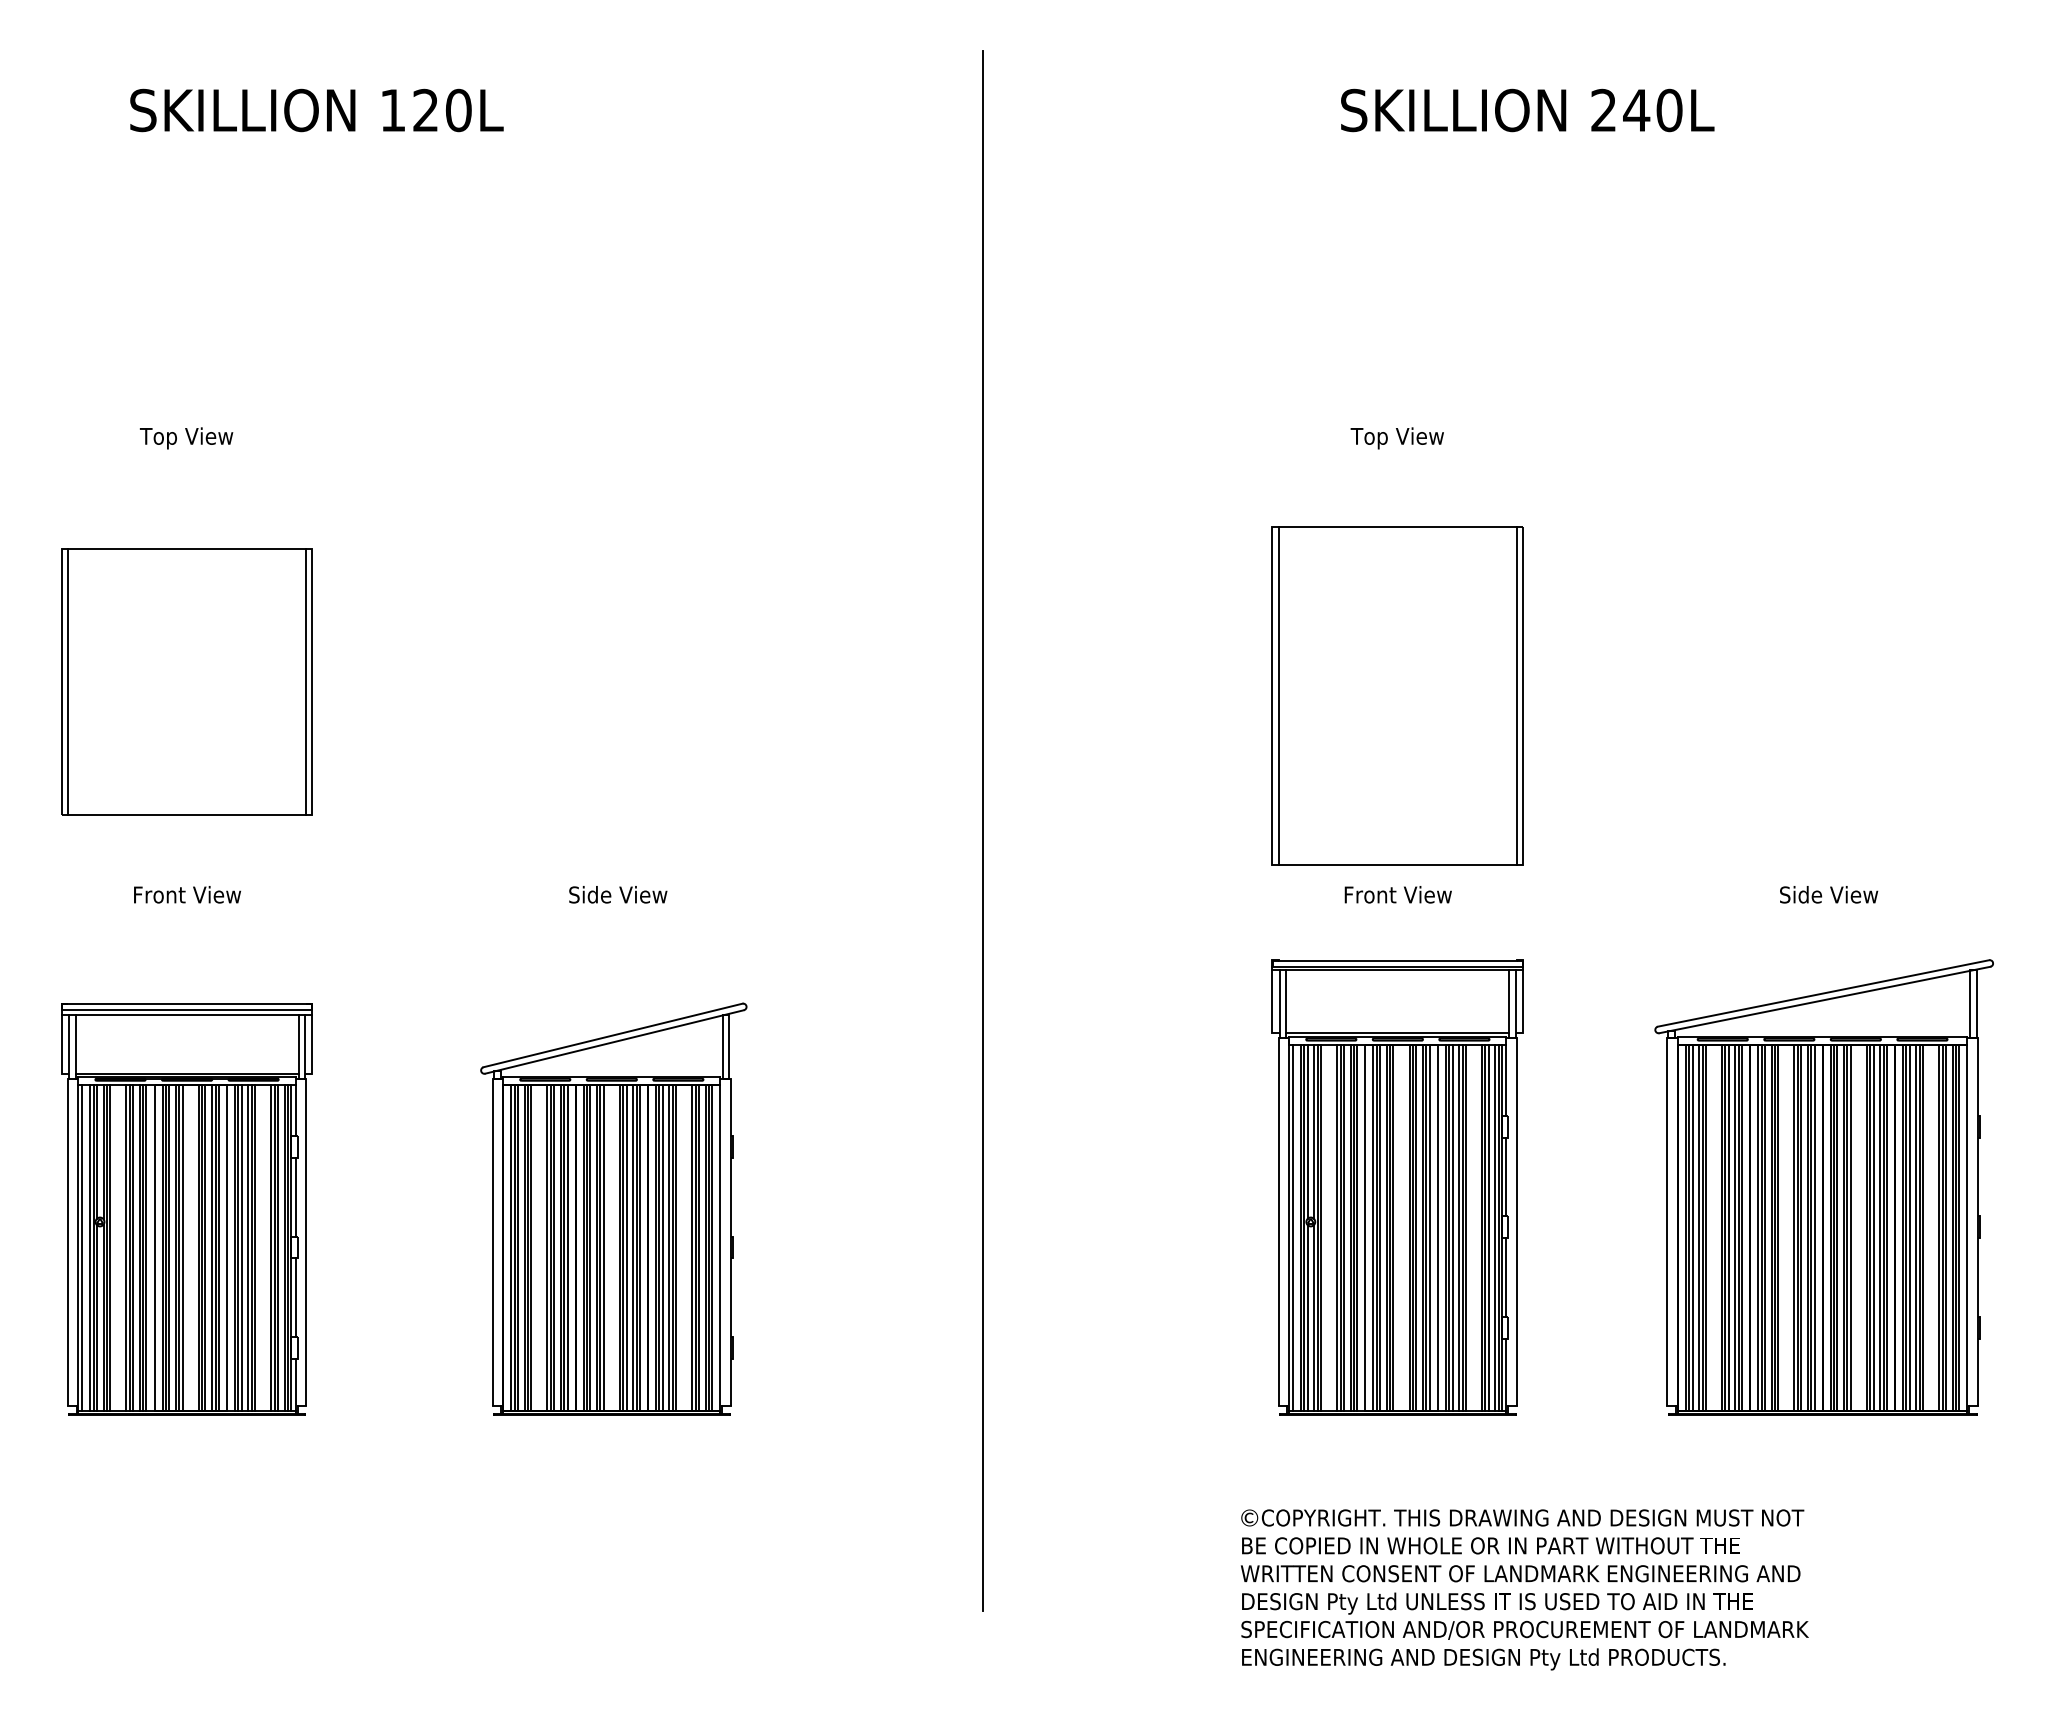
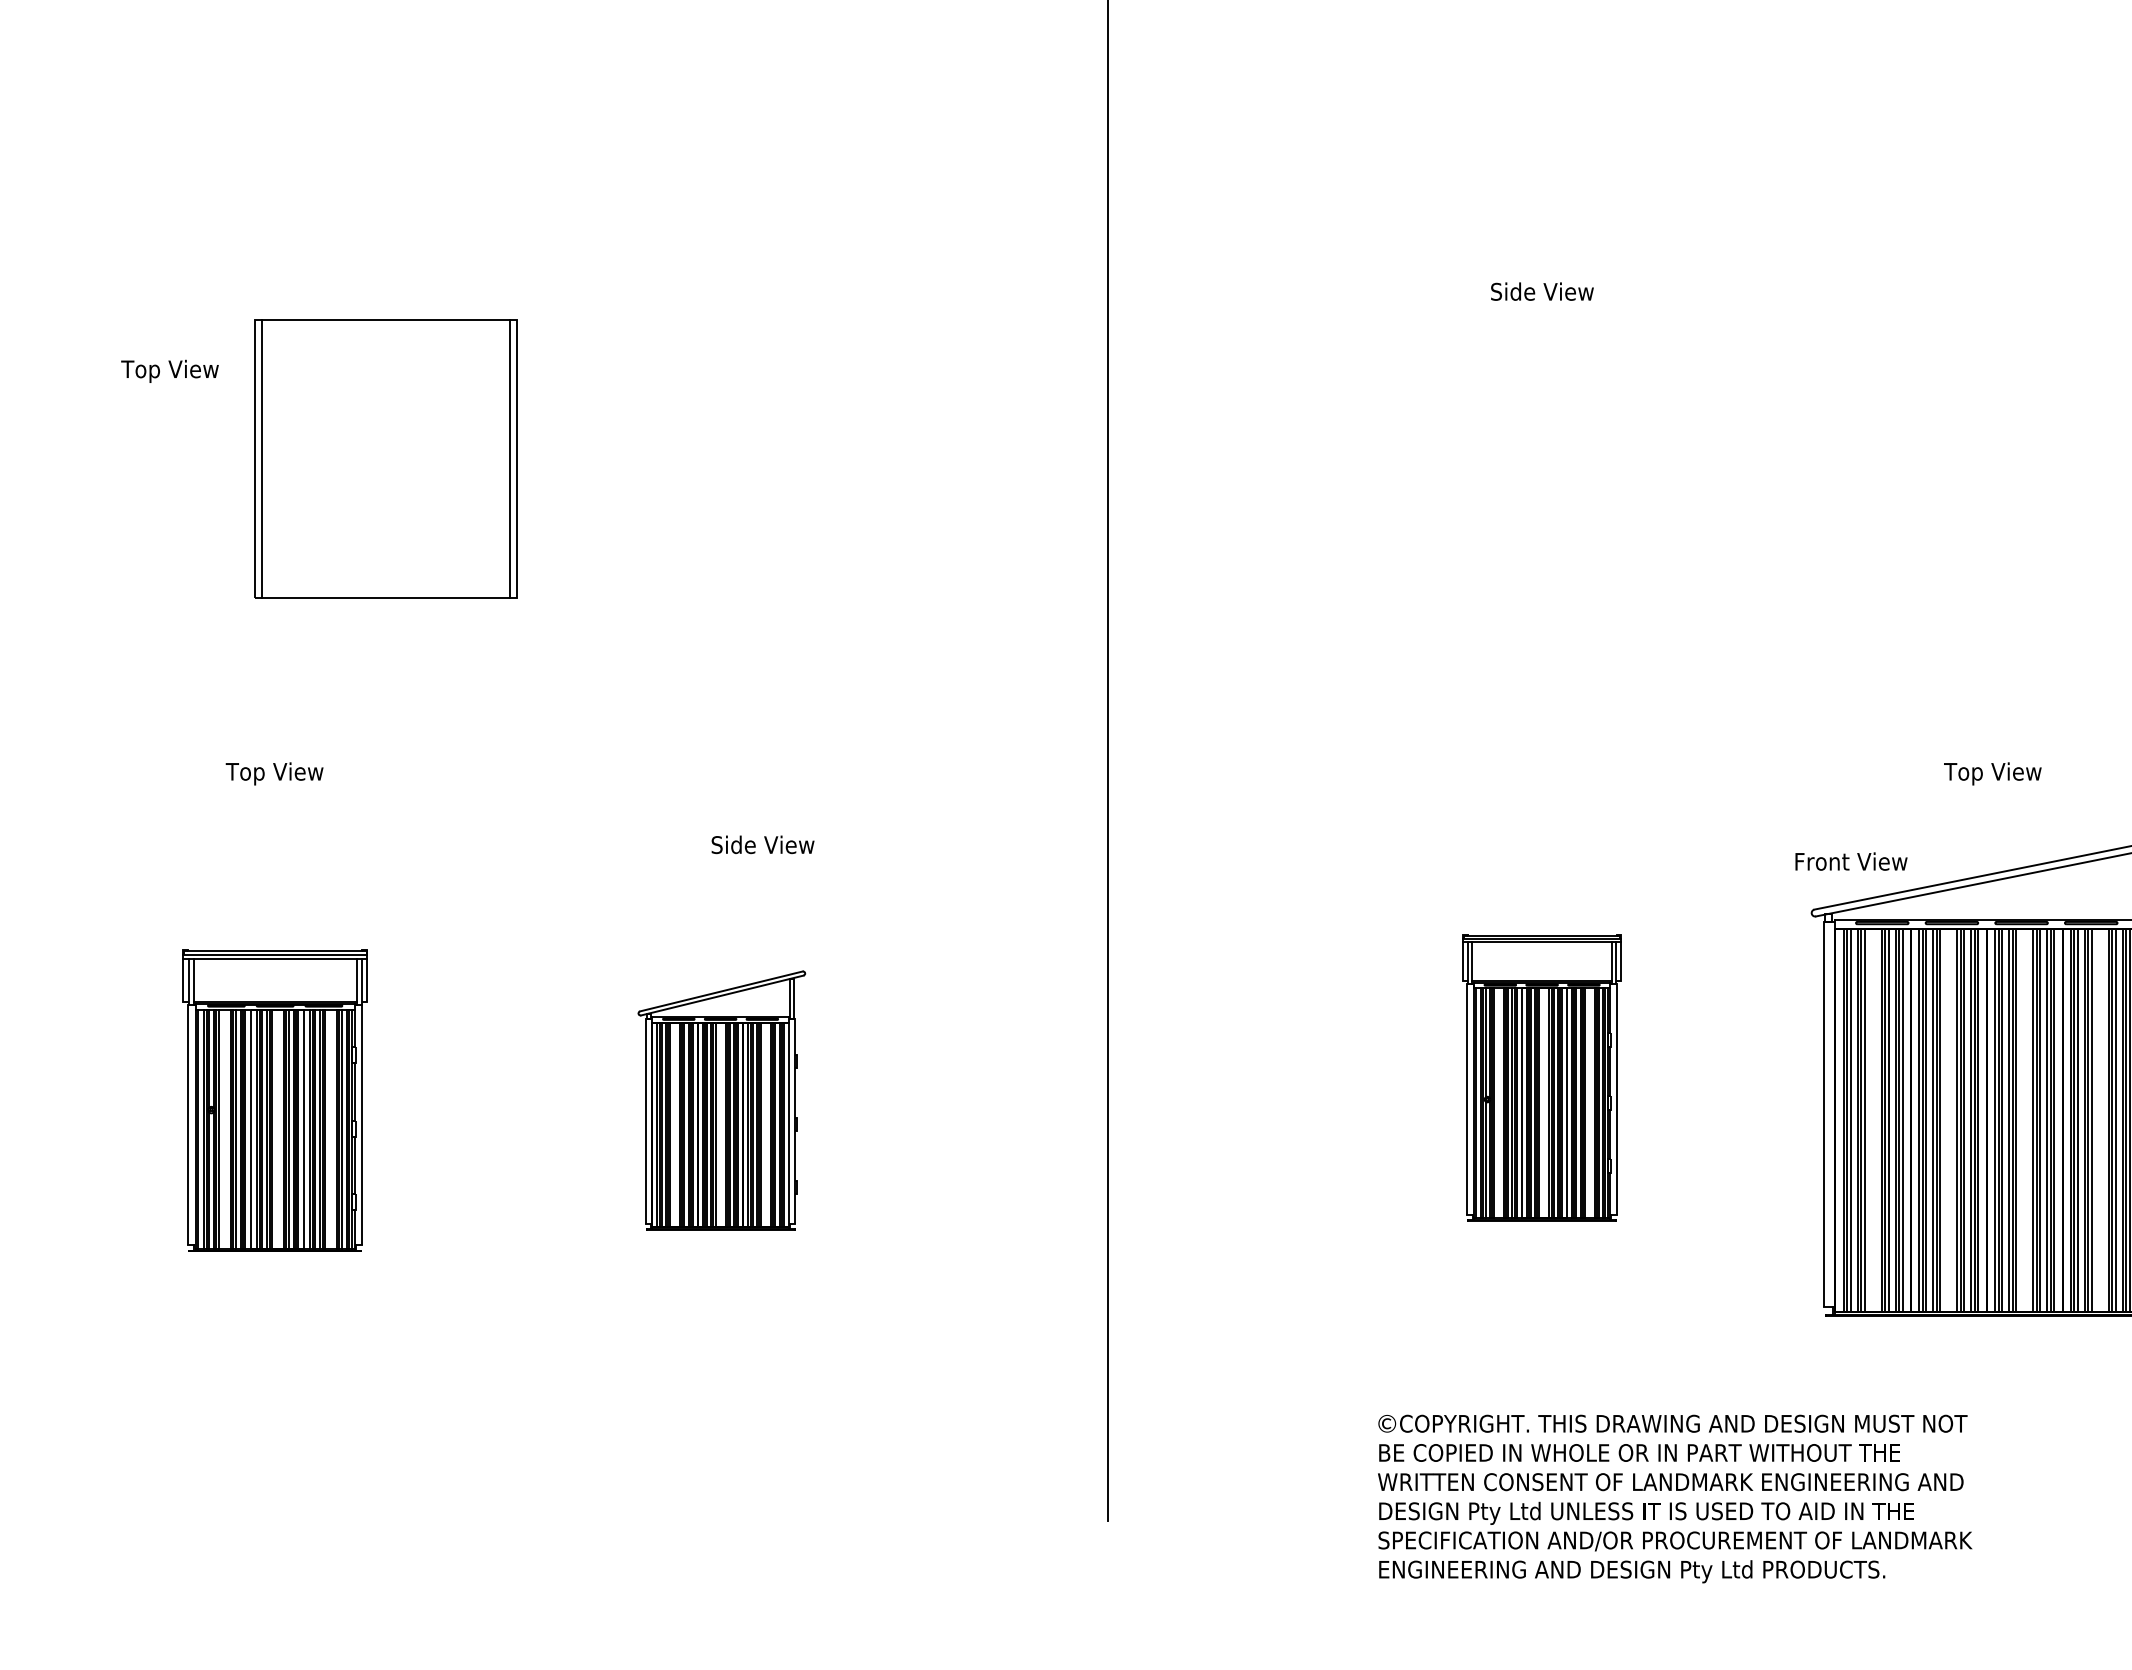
text: (186, 438) -> (169, 371), moved
text: (1398, 438) -> (1542, 294), Top View -> Side View
part: (186, 681) -> (385, 458), moved
part: (1397, 695) -> (1541, 563), removed
text: (618, 894) -> (763, 844), moved
text: (1397, 894) -> (1850, 861), moved
text: (187, 897) -> (275, 774), Front View -> Top View
text: (1829, 897) -> (1993, 774), Side View -> Top View
part: (1397, 1187) -> (1541, 1077), size x0.6
part: (613, 1208) -> (721, 1099), size x0.6
part: (186, 1209) -> (274, 1100), size x0.7

